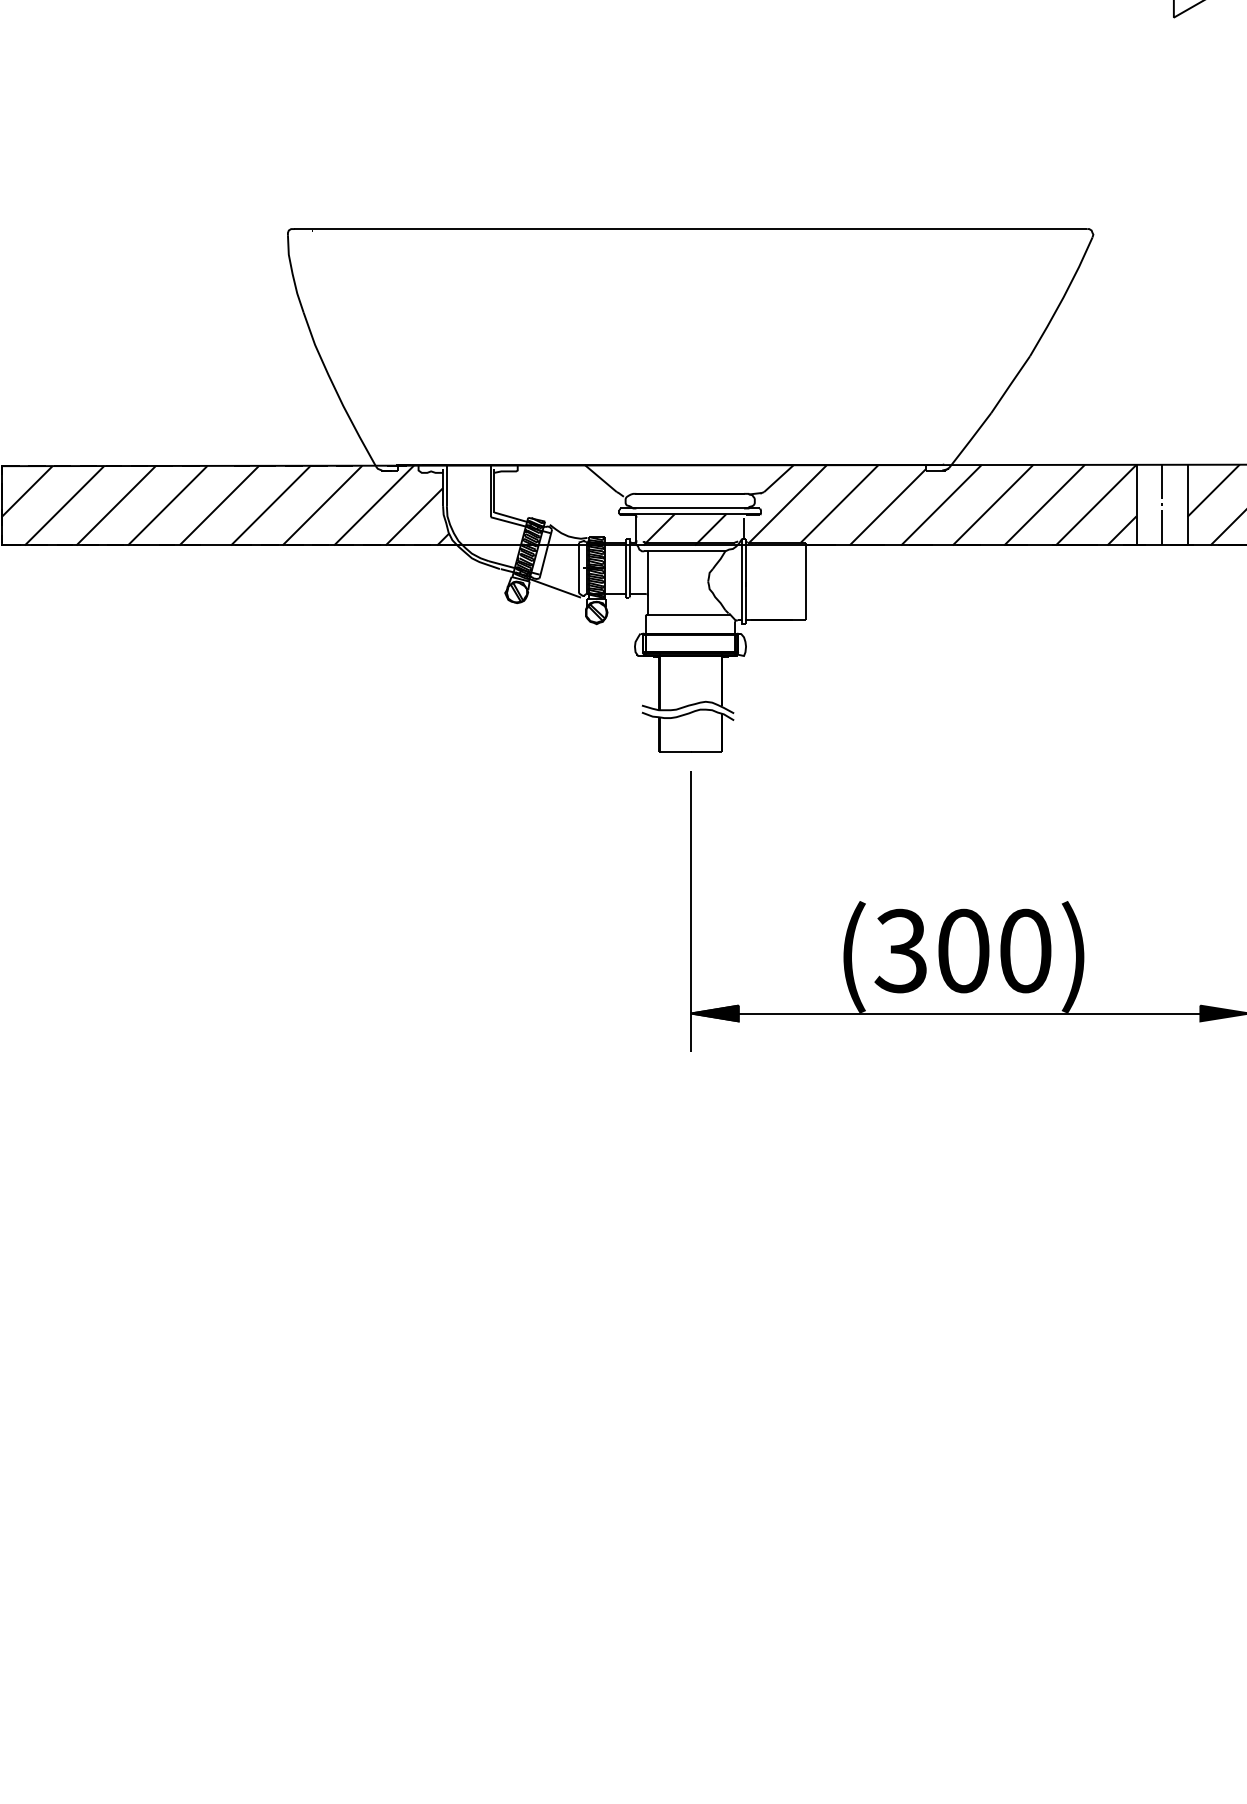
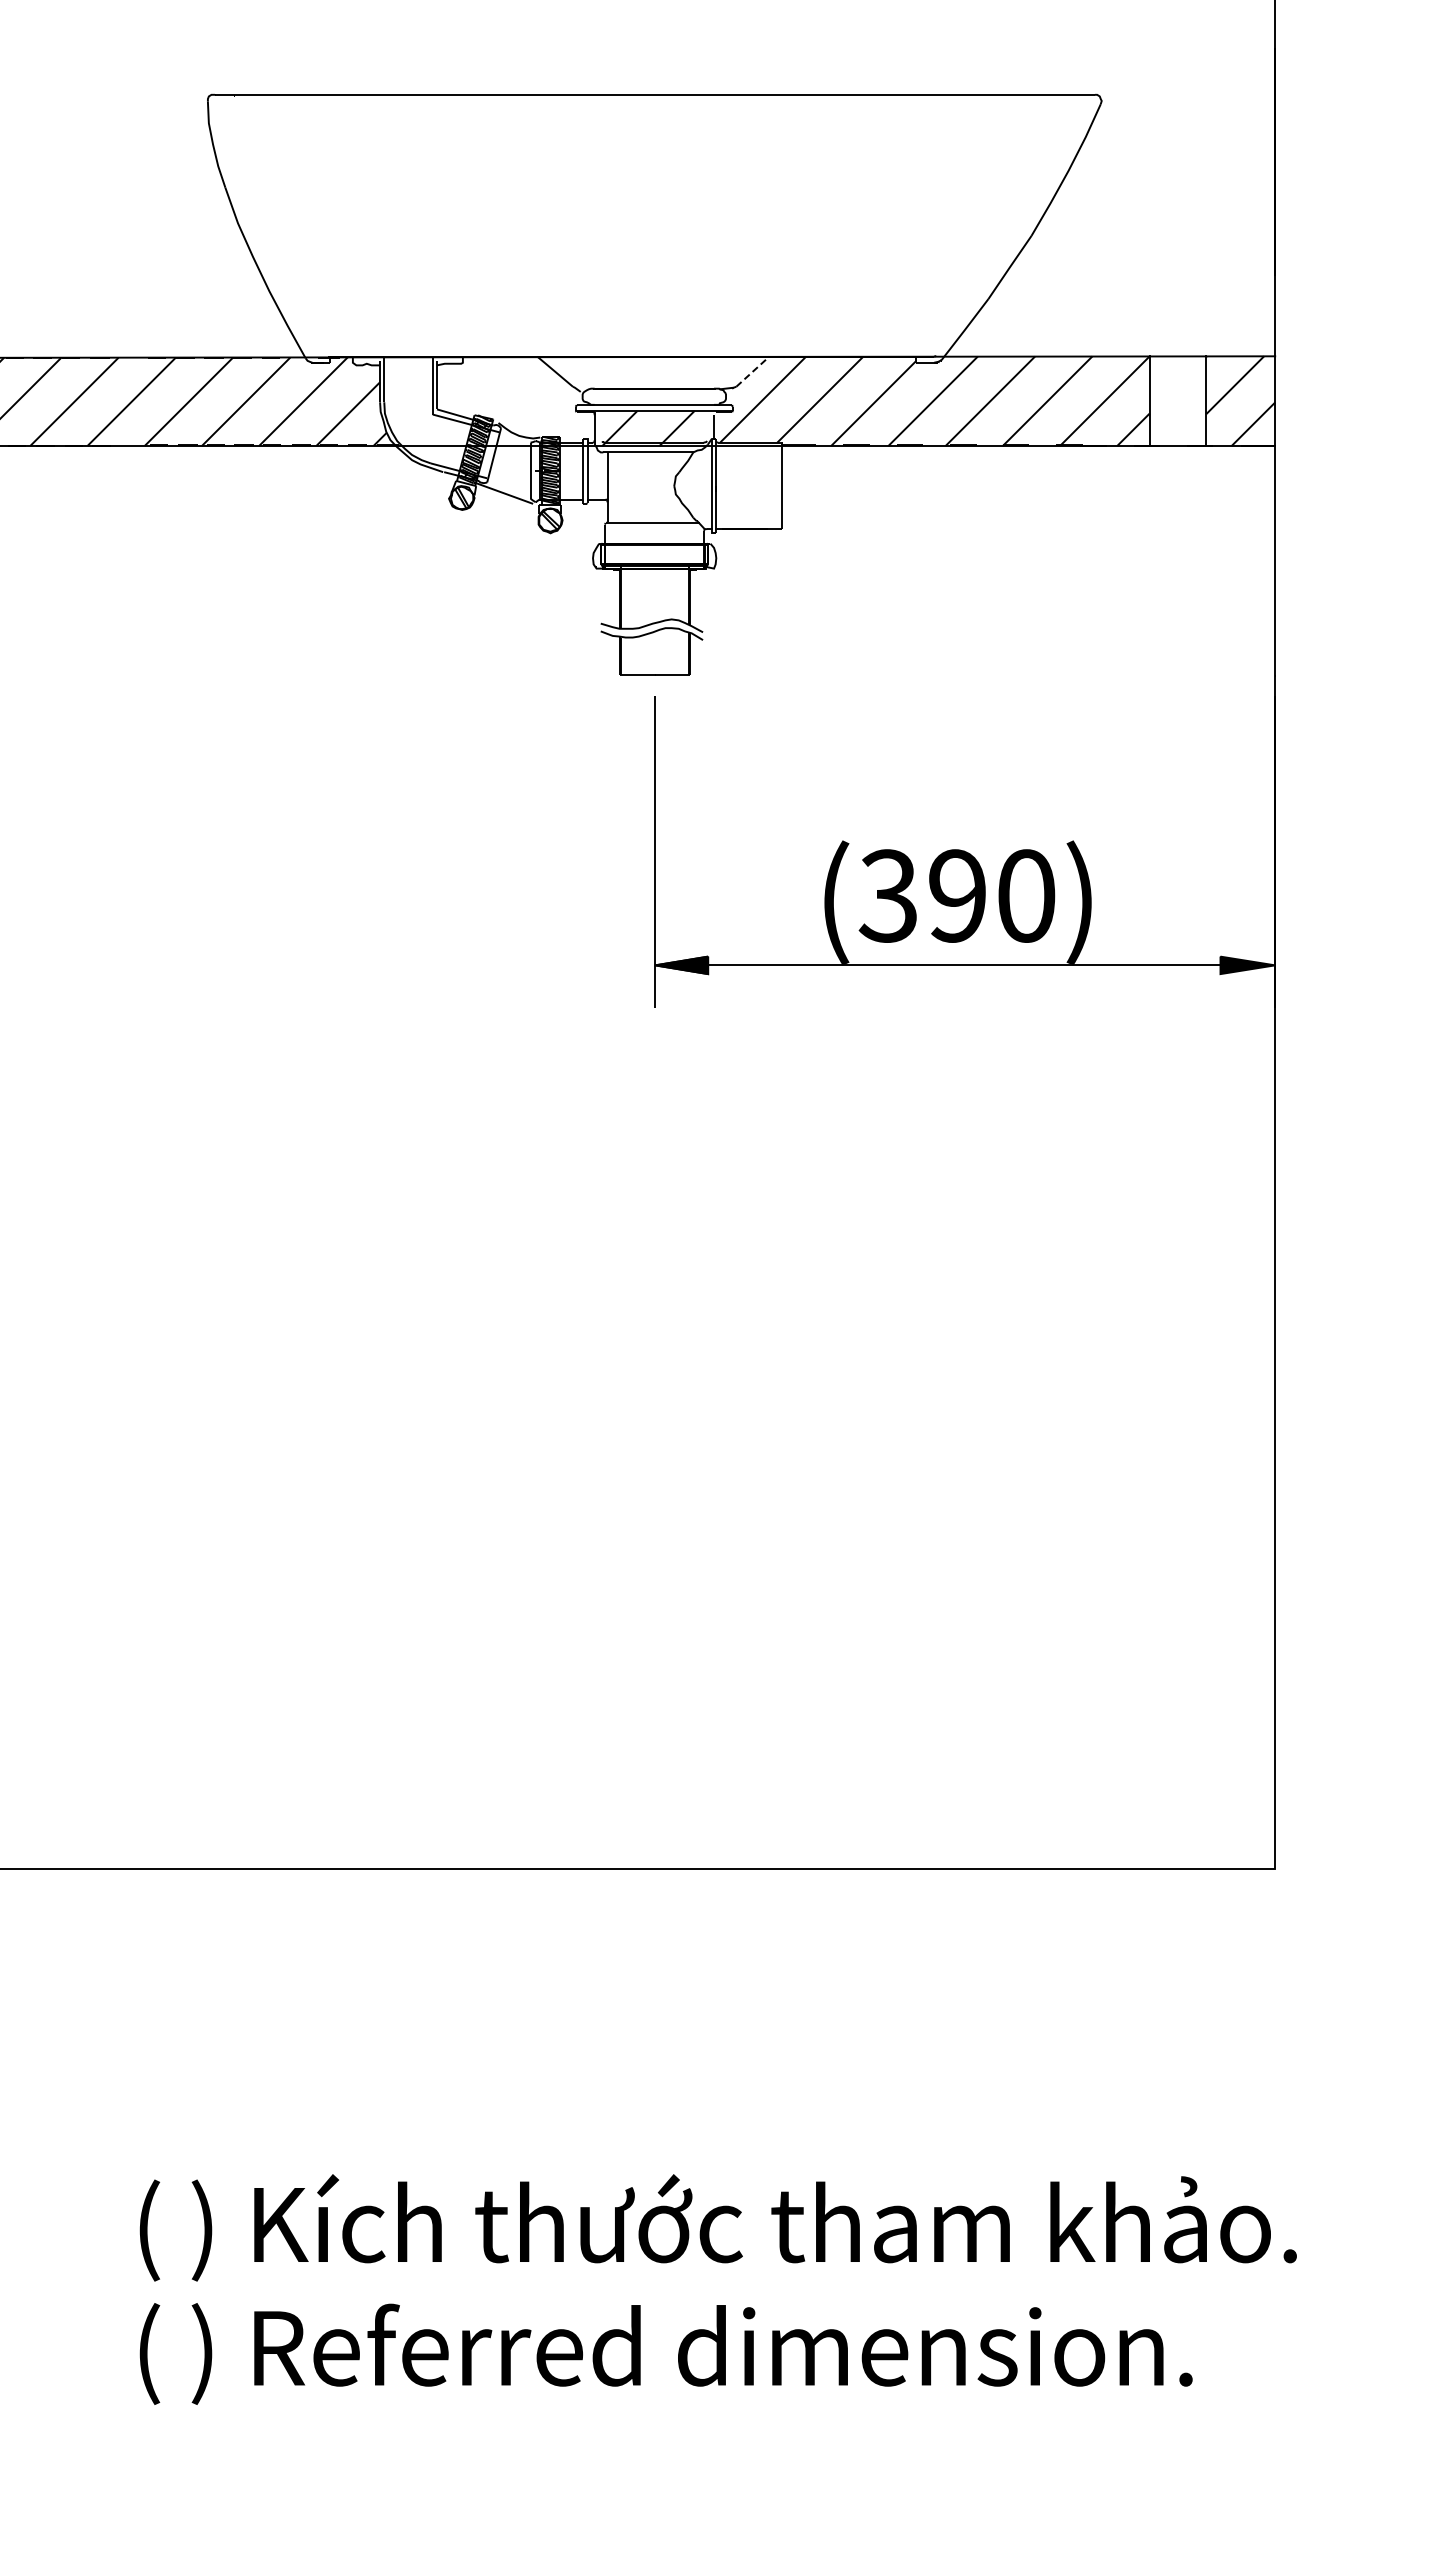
line: (779, 478) -> (753, 371), solid -> dashed
line: (1162, 504) -> (1178, 400), removed
text: (963, 950) -> (957, 895), (300) -> (390)

